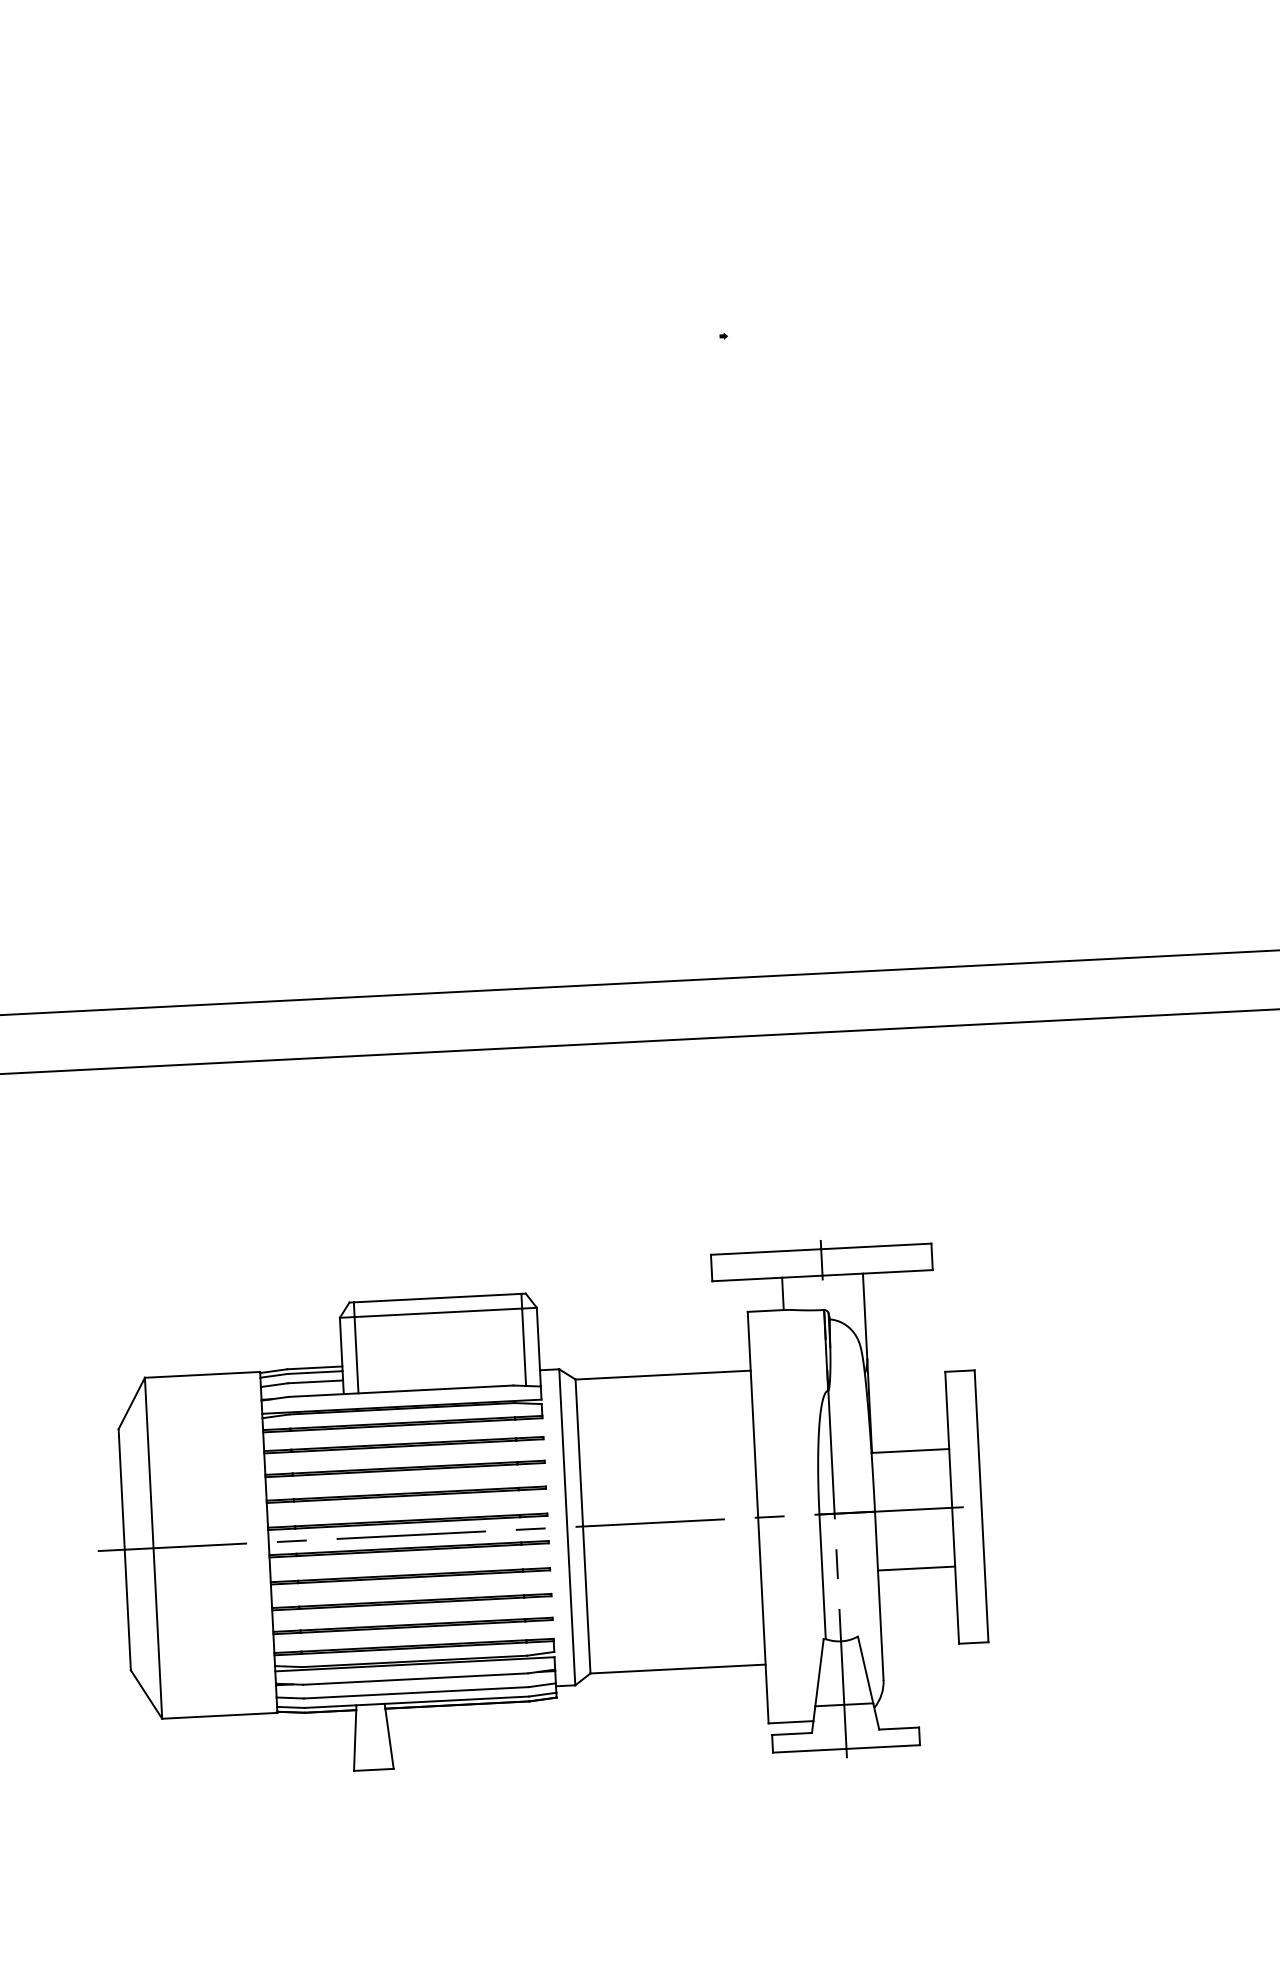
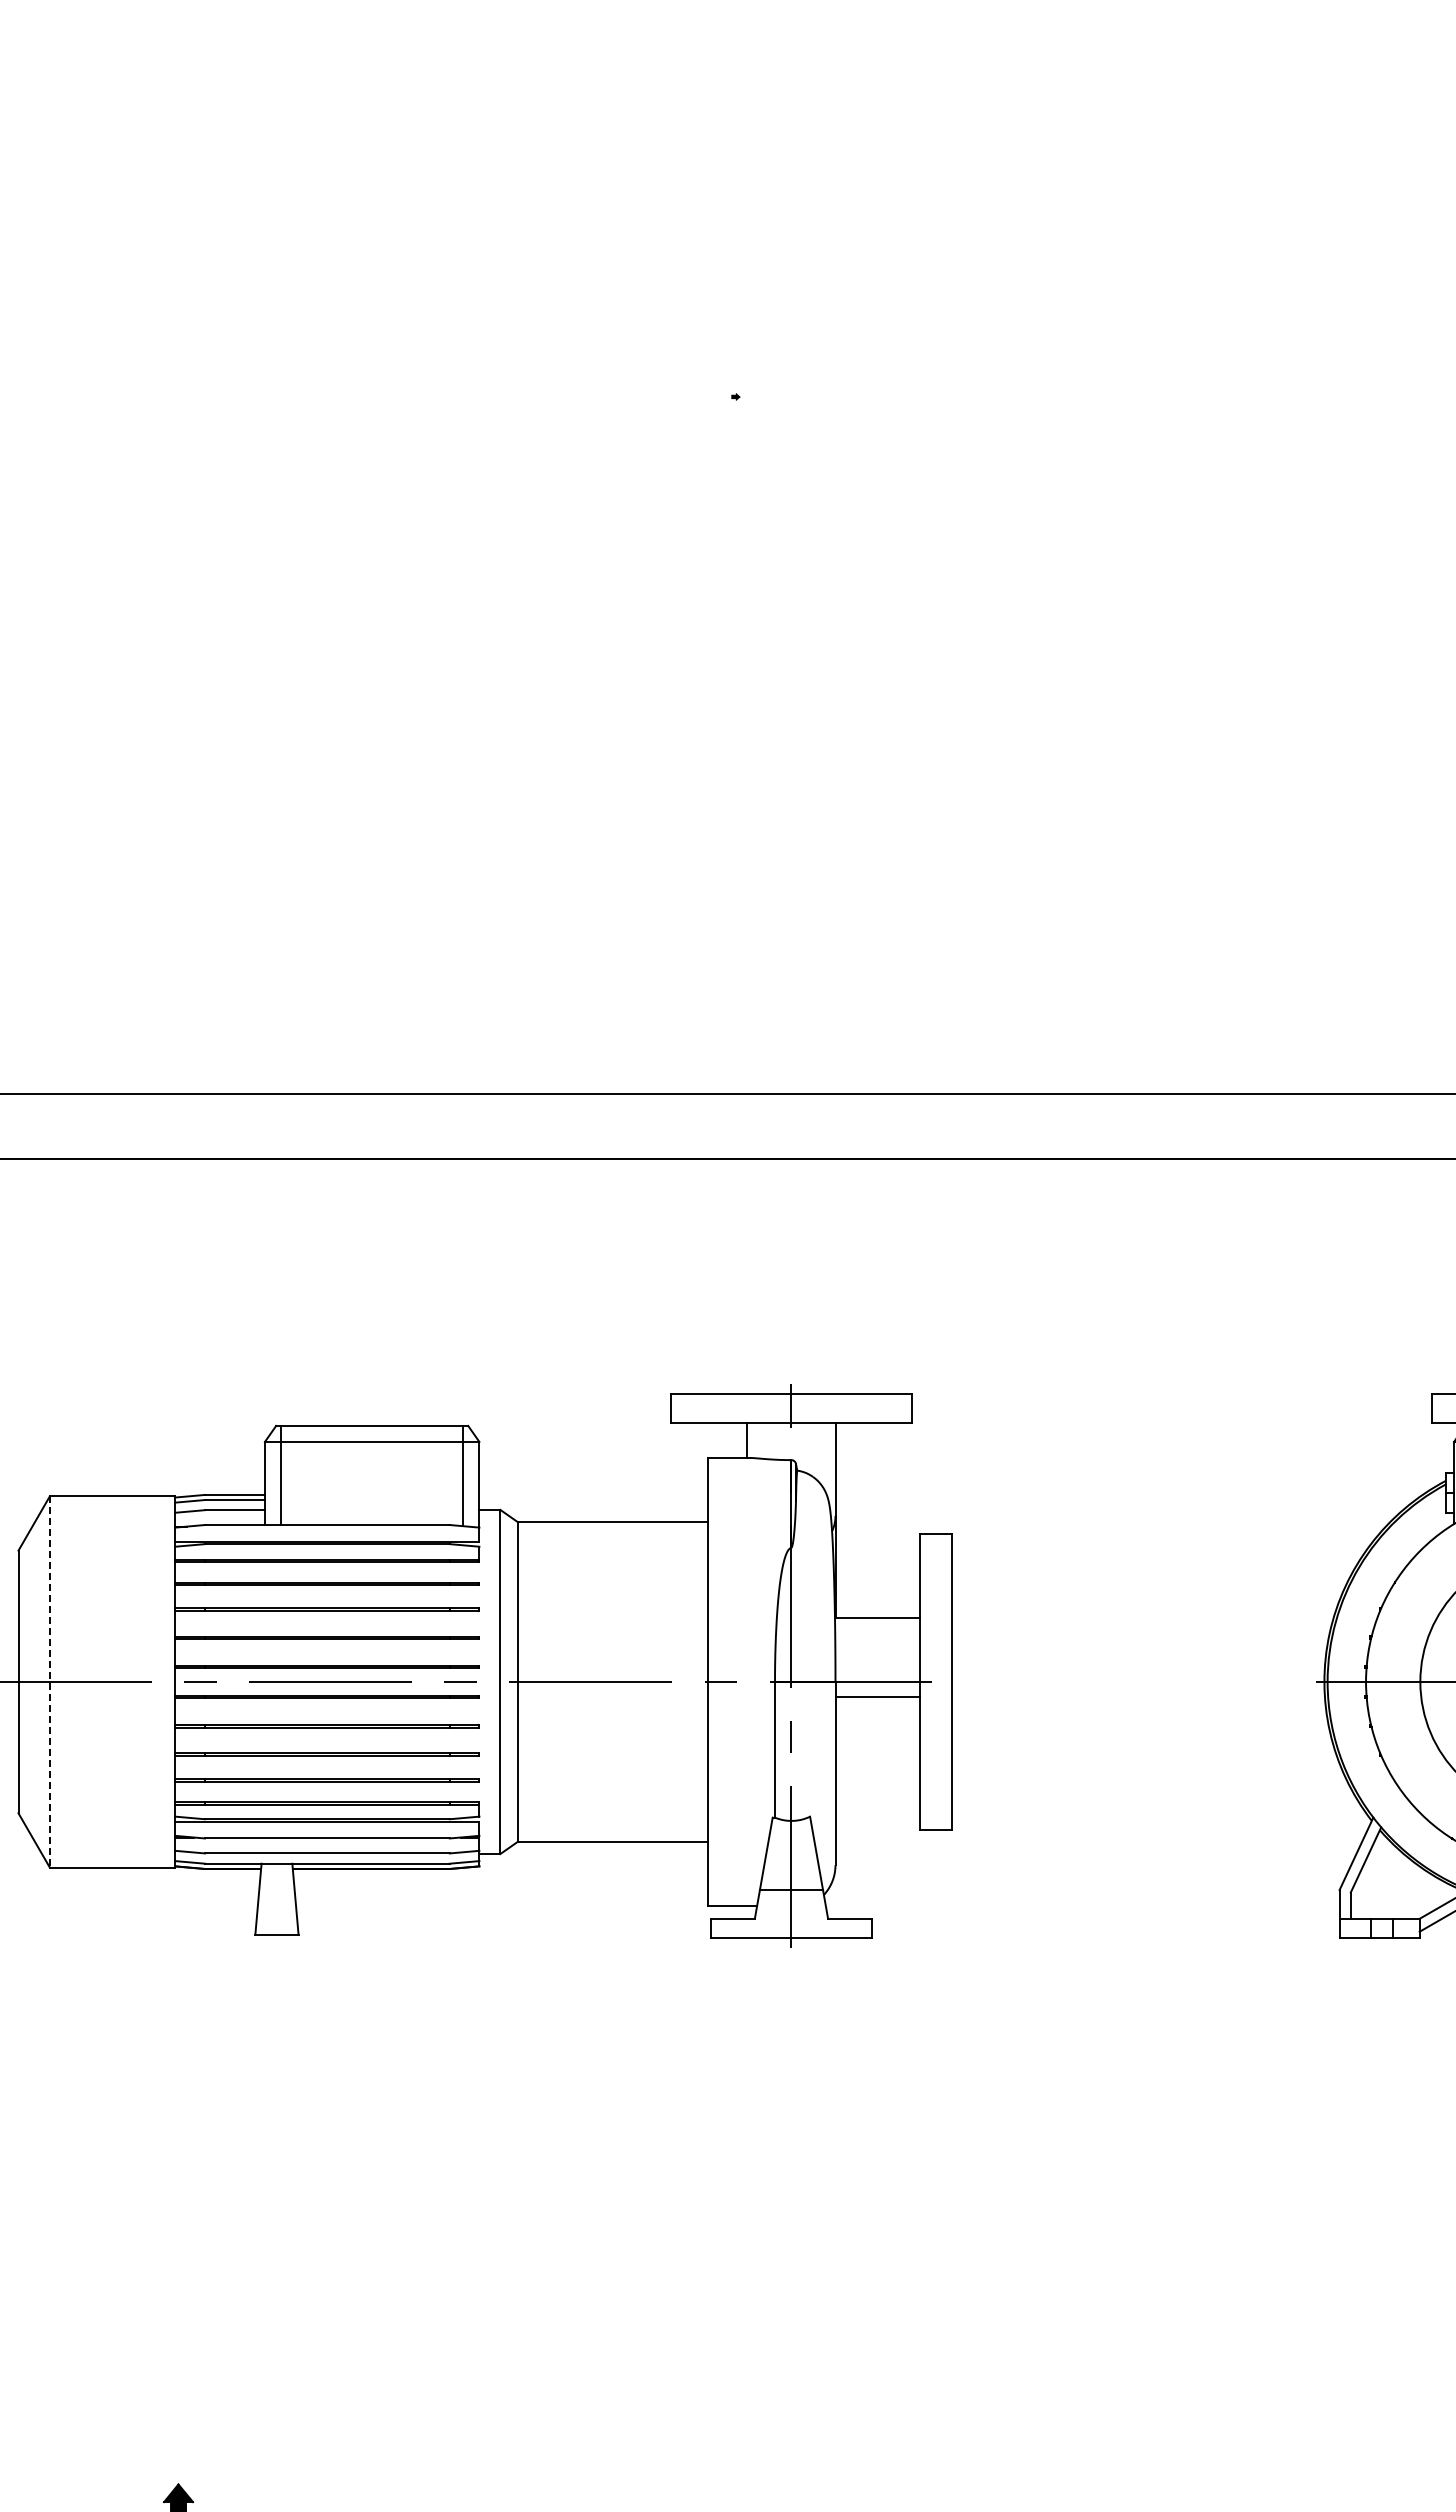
line: (153, 1547) -> (49, 1681), solid -> dashed
line: (916, 1568) -> (877, 1696), moved

